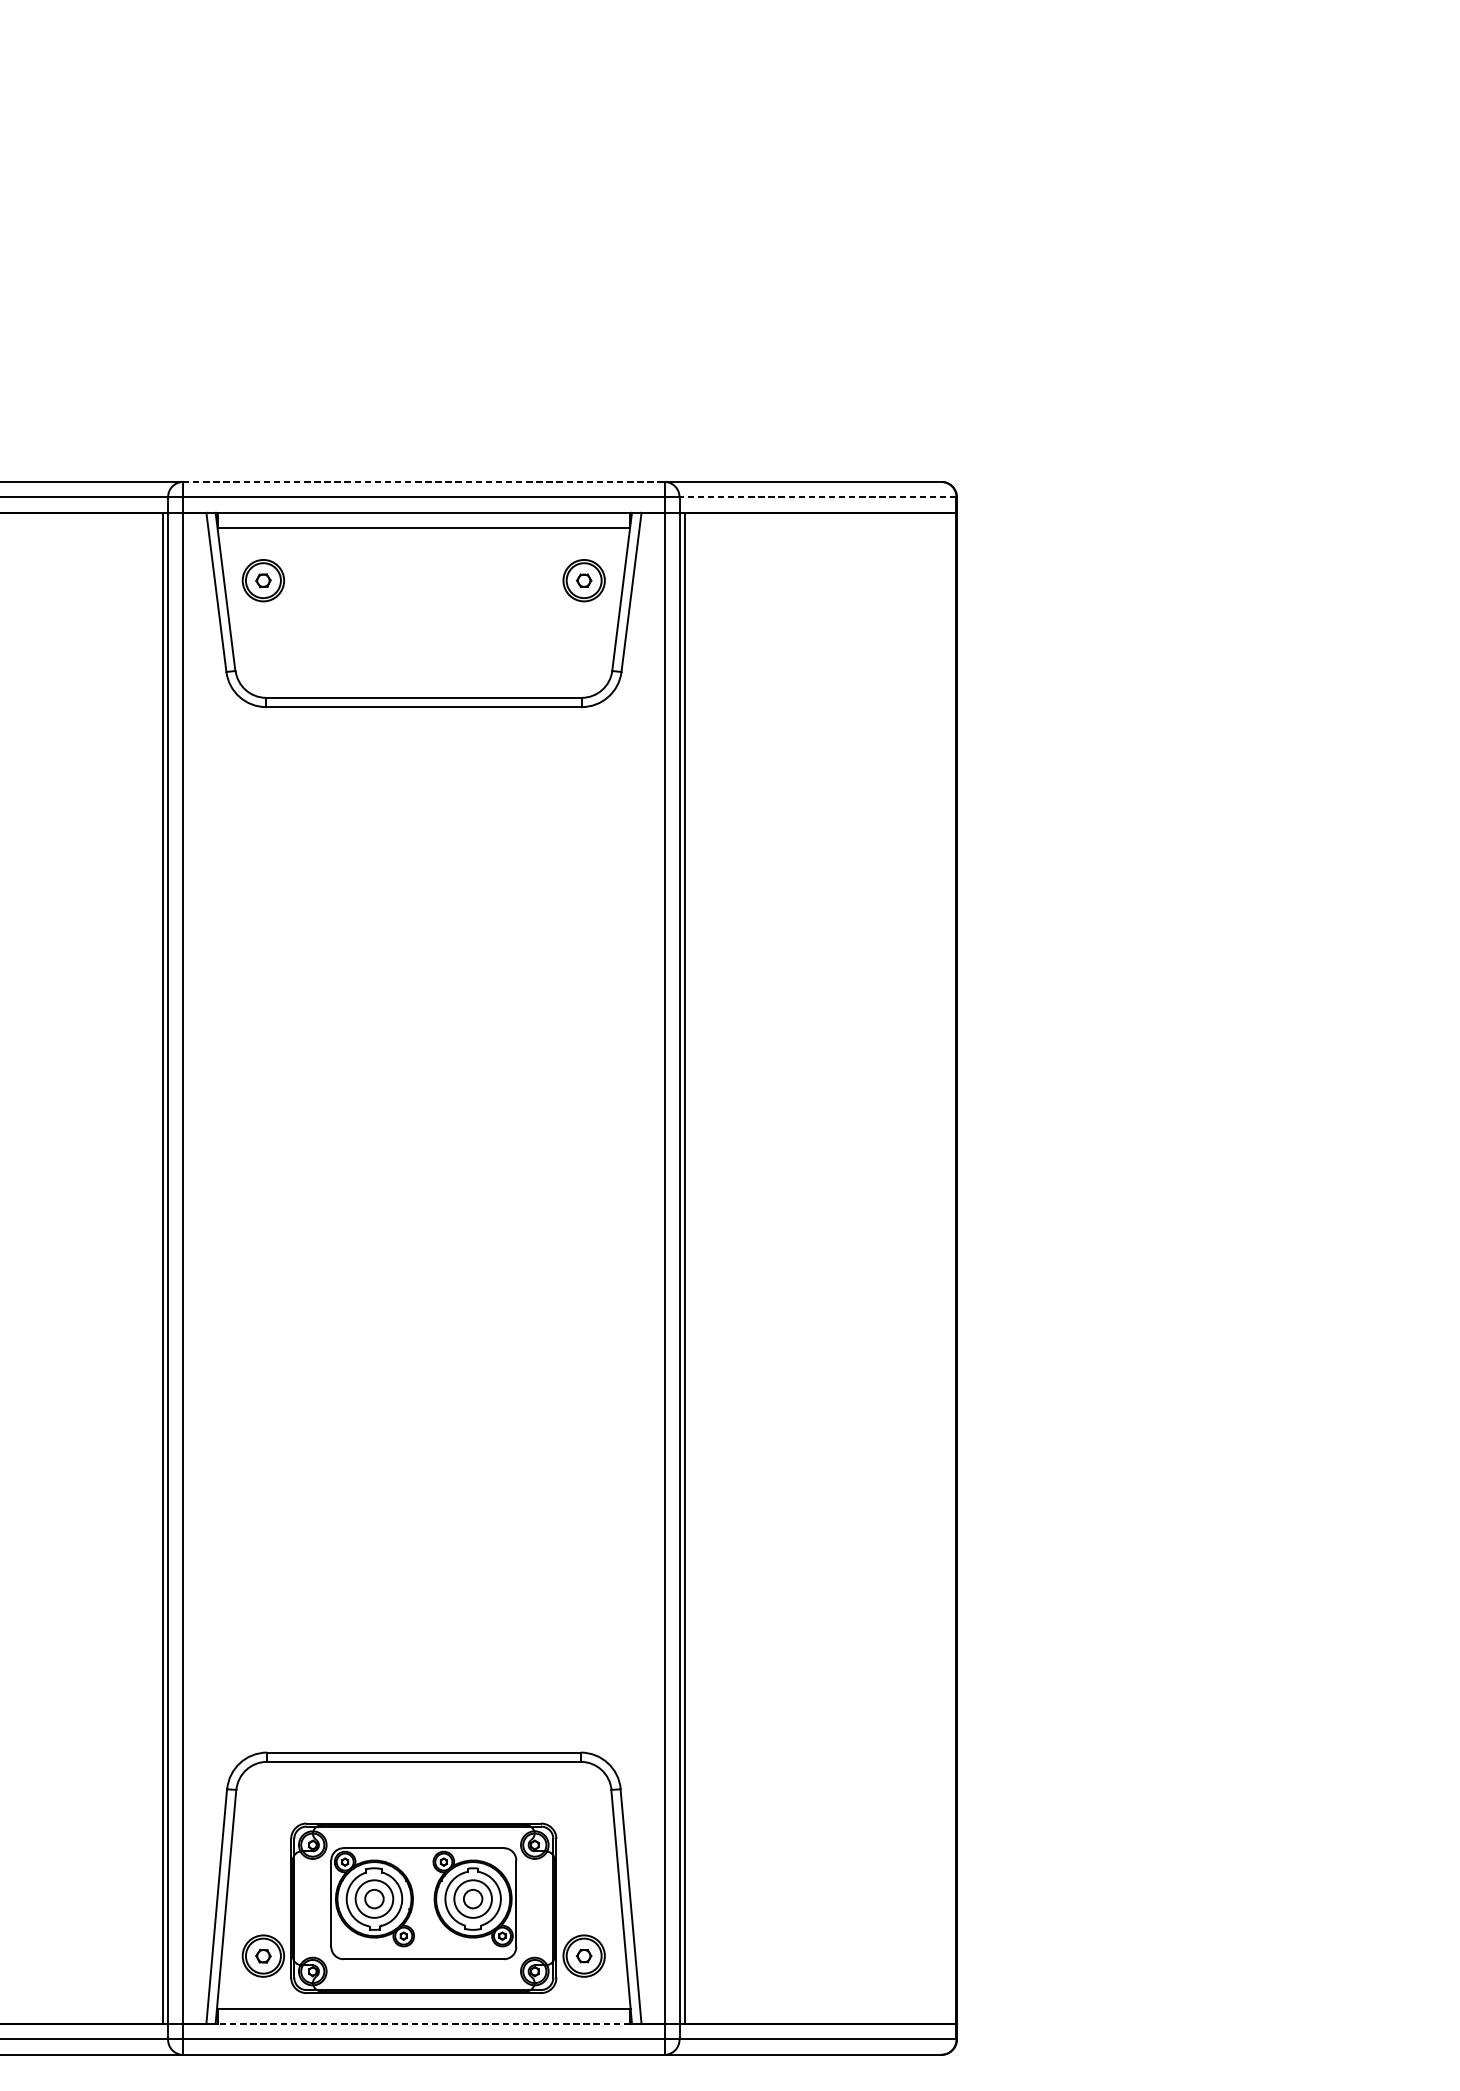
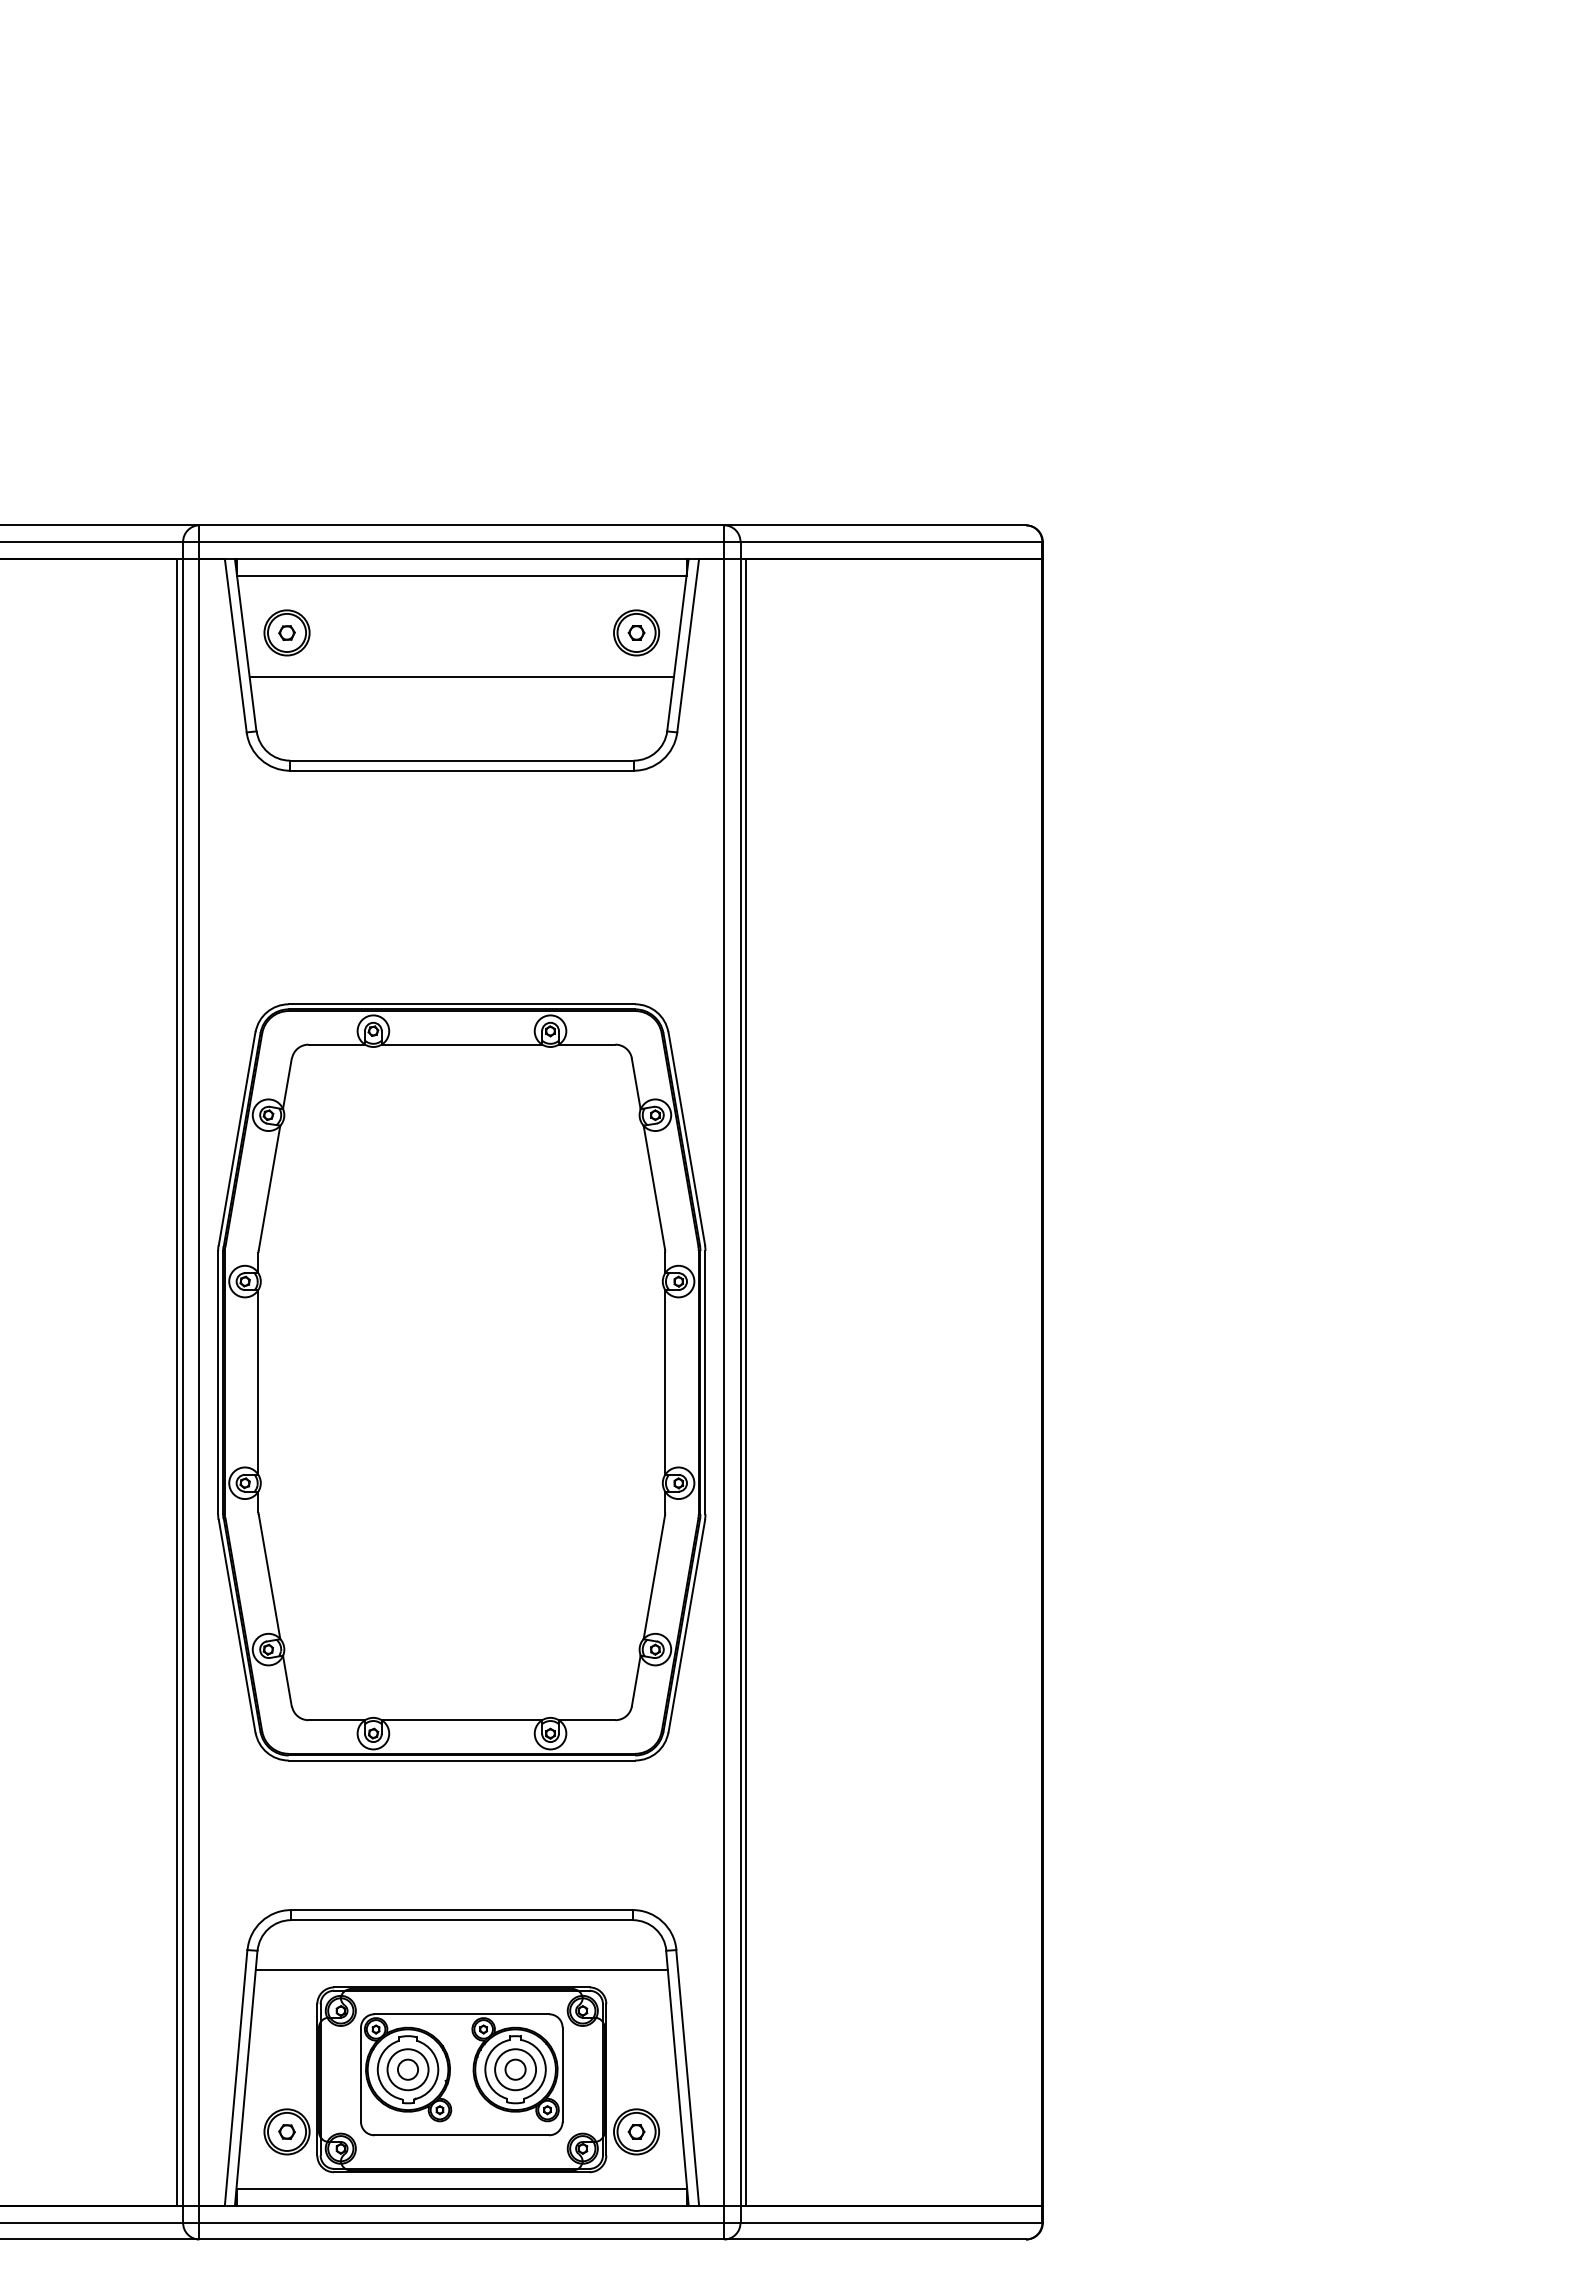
line: (424, 482) -> (462, 525), dashed -> solid
line: (818, 497) -> (891, 542), dashed -> solid
line: (423, 620) -> (461, 676), added
part: (423, 1268) -> (461, 1382), added
line: (423, 1807) -> (461, 1969), added
line: (423, 2023) -> (461, 2205), dashed -> solid

